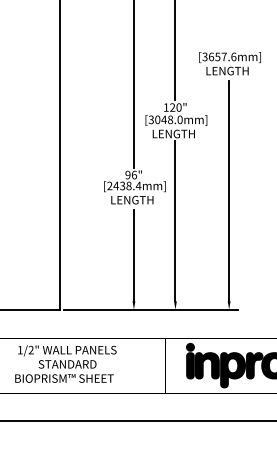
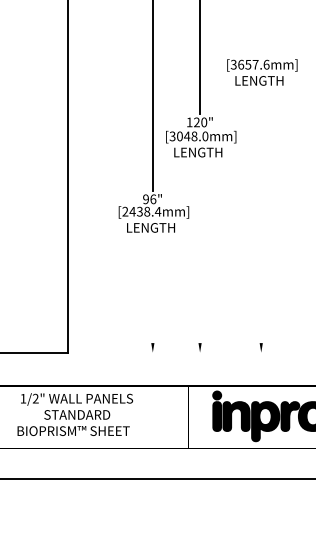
line: (229, 191) -> (261, 218), removed
line: (175, 220) -> (200, 251), removed
line: (133, 255) -> (152, 290), removed
line: (150, 309) -> (171, 352), removed

